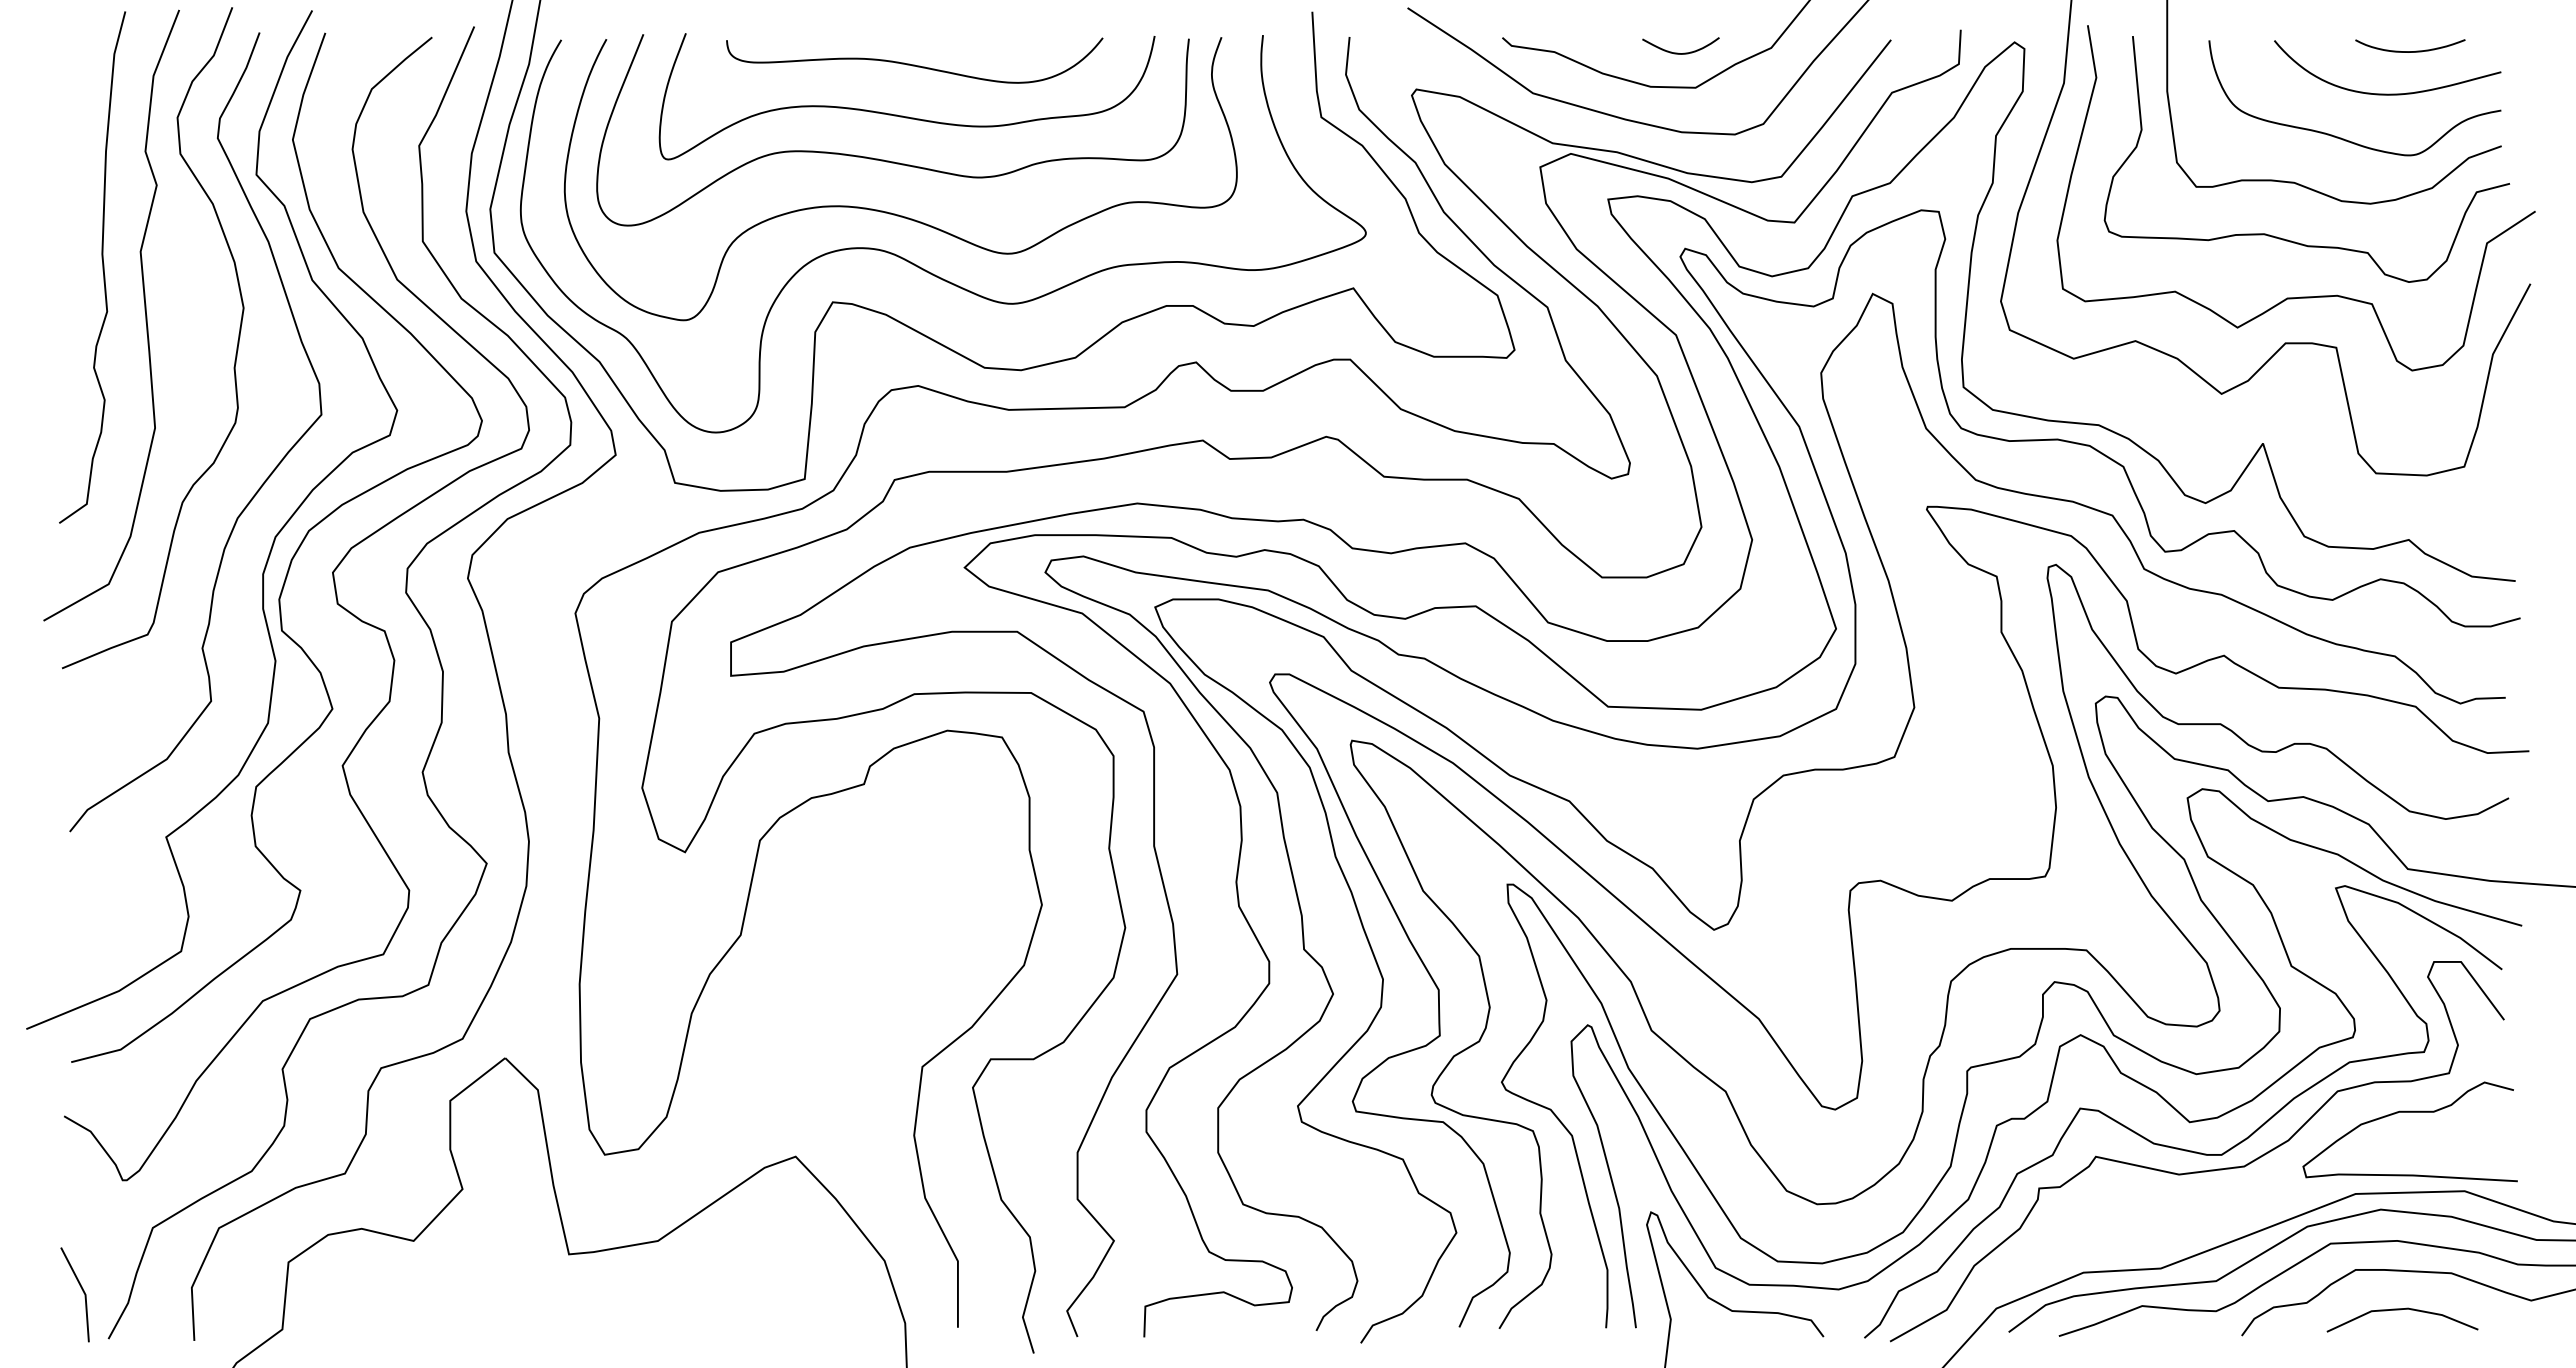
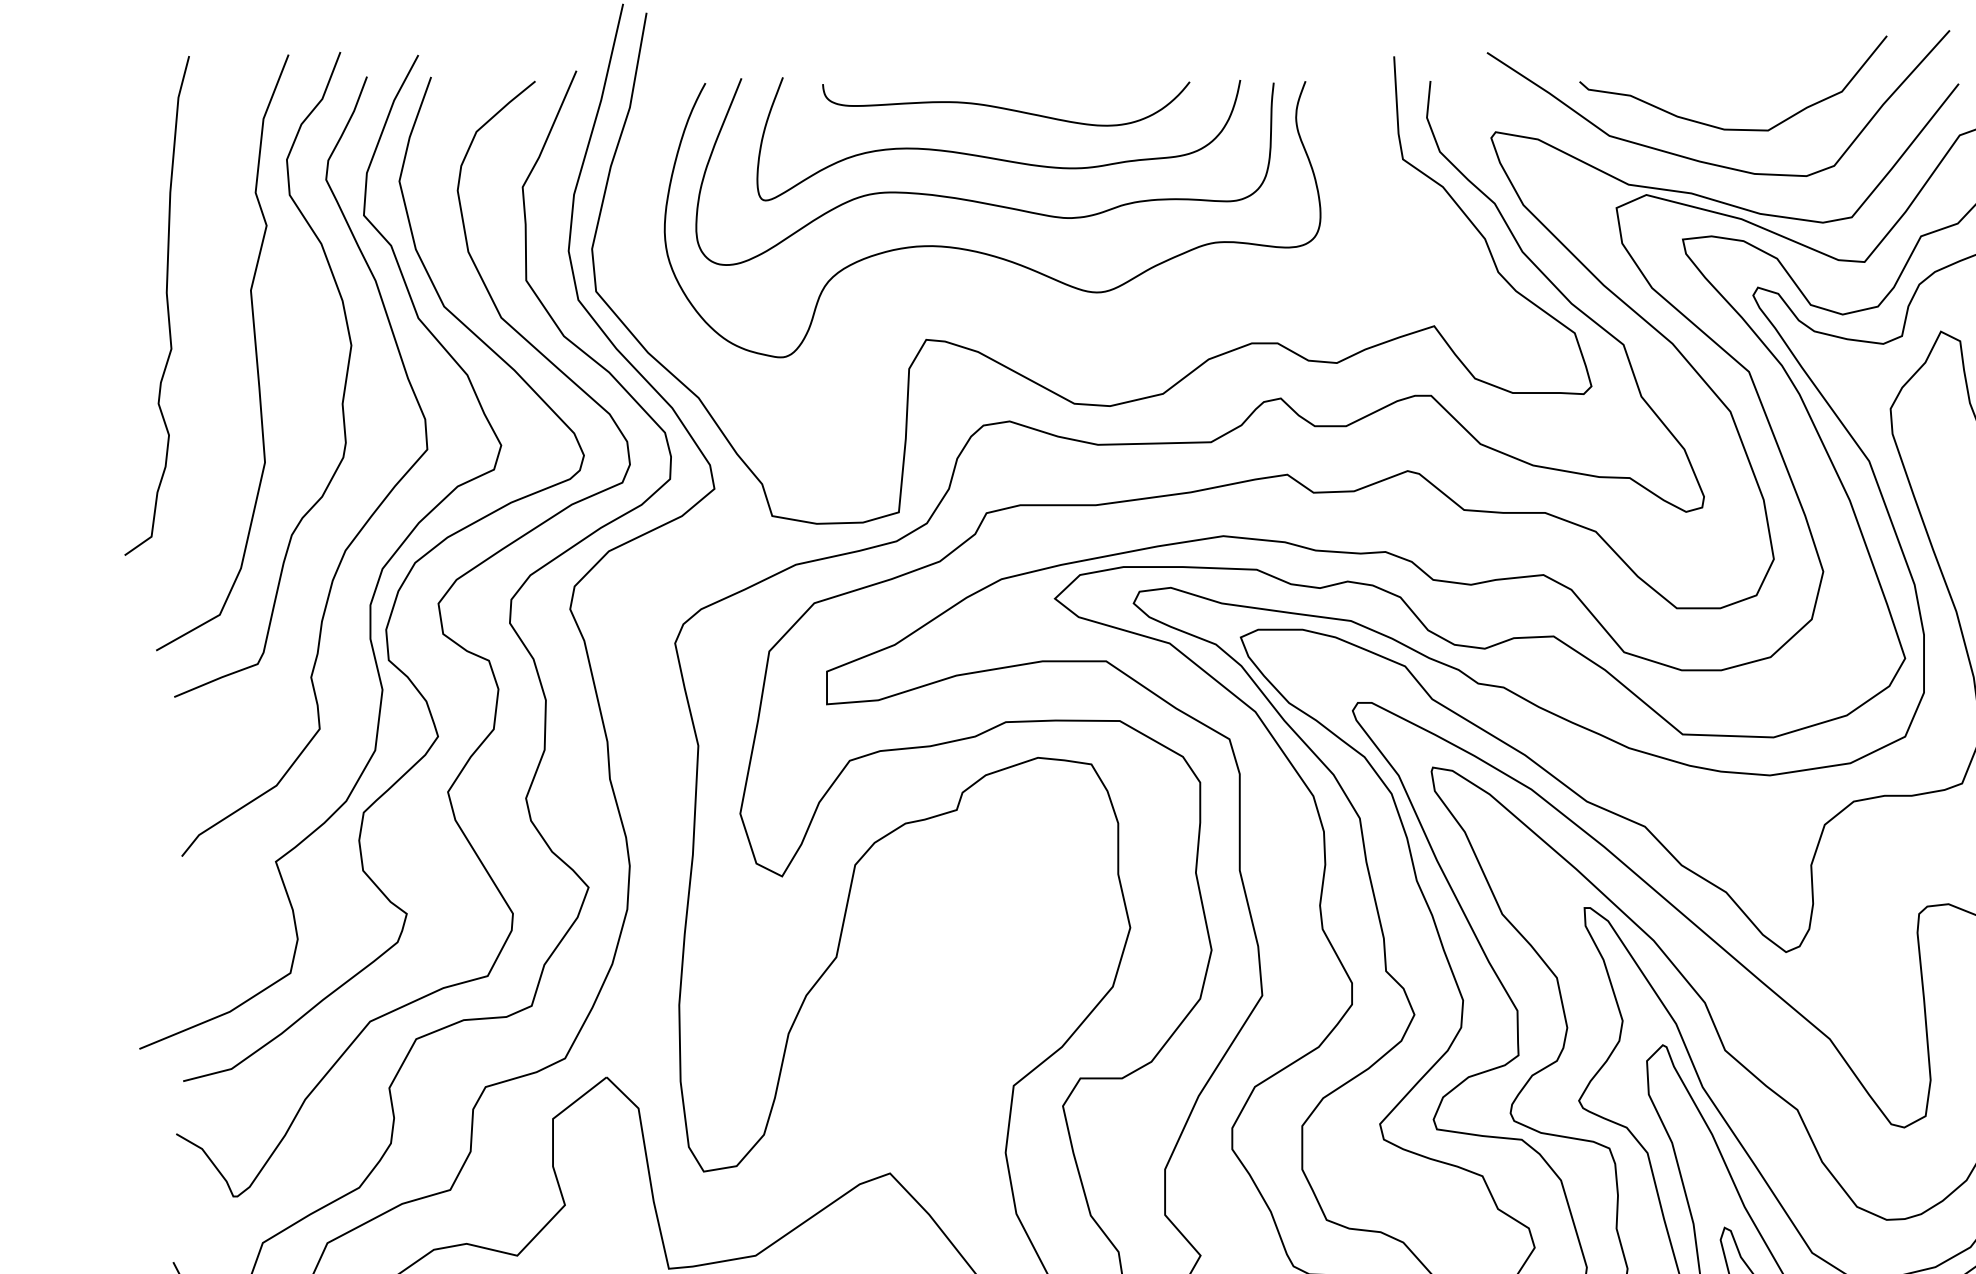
curve: (1678, 52) -> (1751, 96), removed
curve: (920, 266) -> (1011, 304), removed
curve: (102, 267) -> (166, 305), moved

